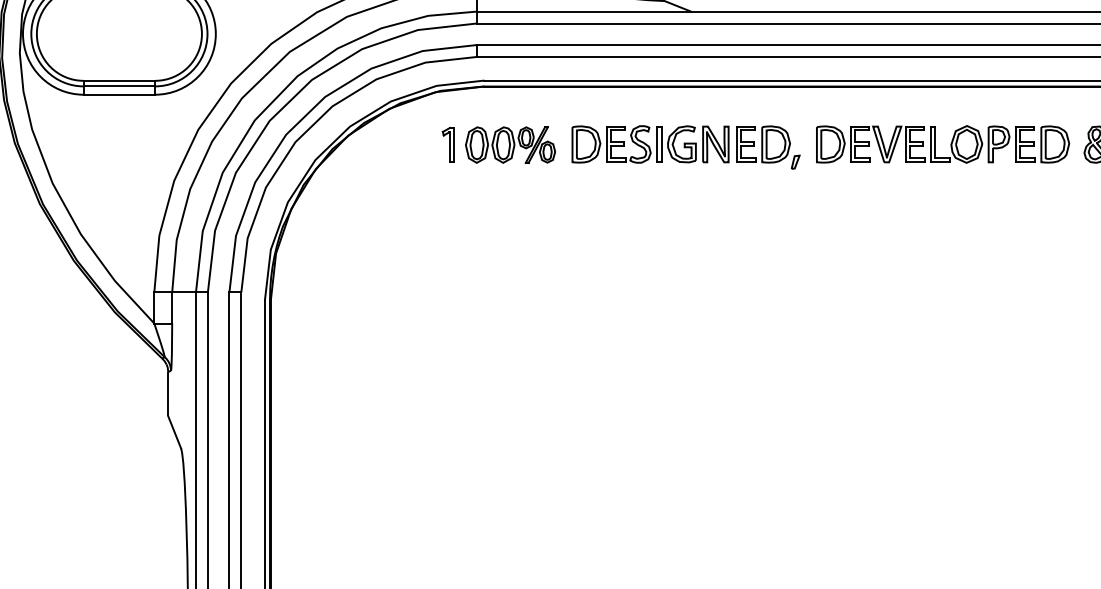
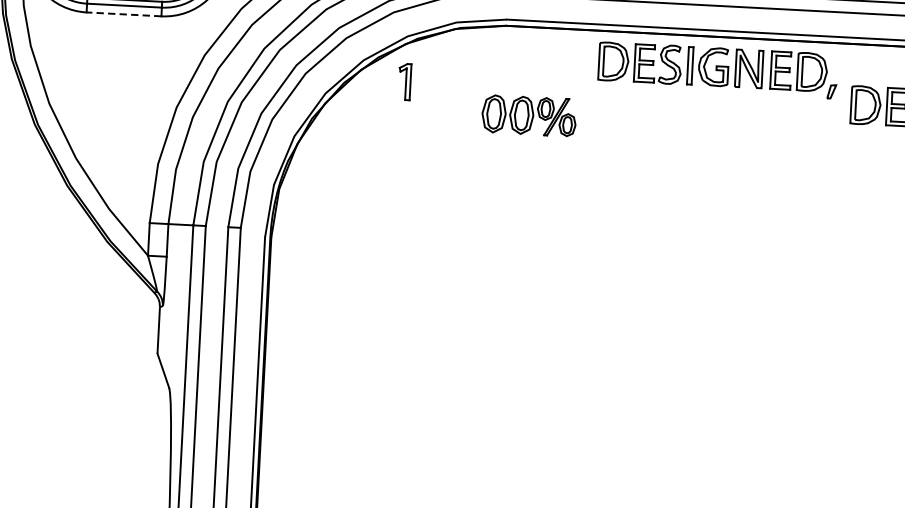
line: (119, 94) -> (124, 14), solid -> dashed
part: (447, 144) -> (403, 81), moved
part: (510, 144) -> (529, 115), moved
part: (685, 147) -> (717, 70), moved

